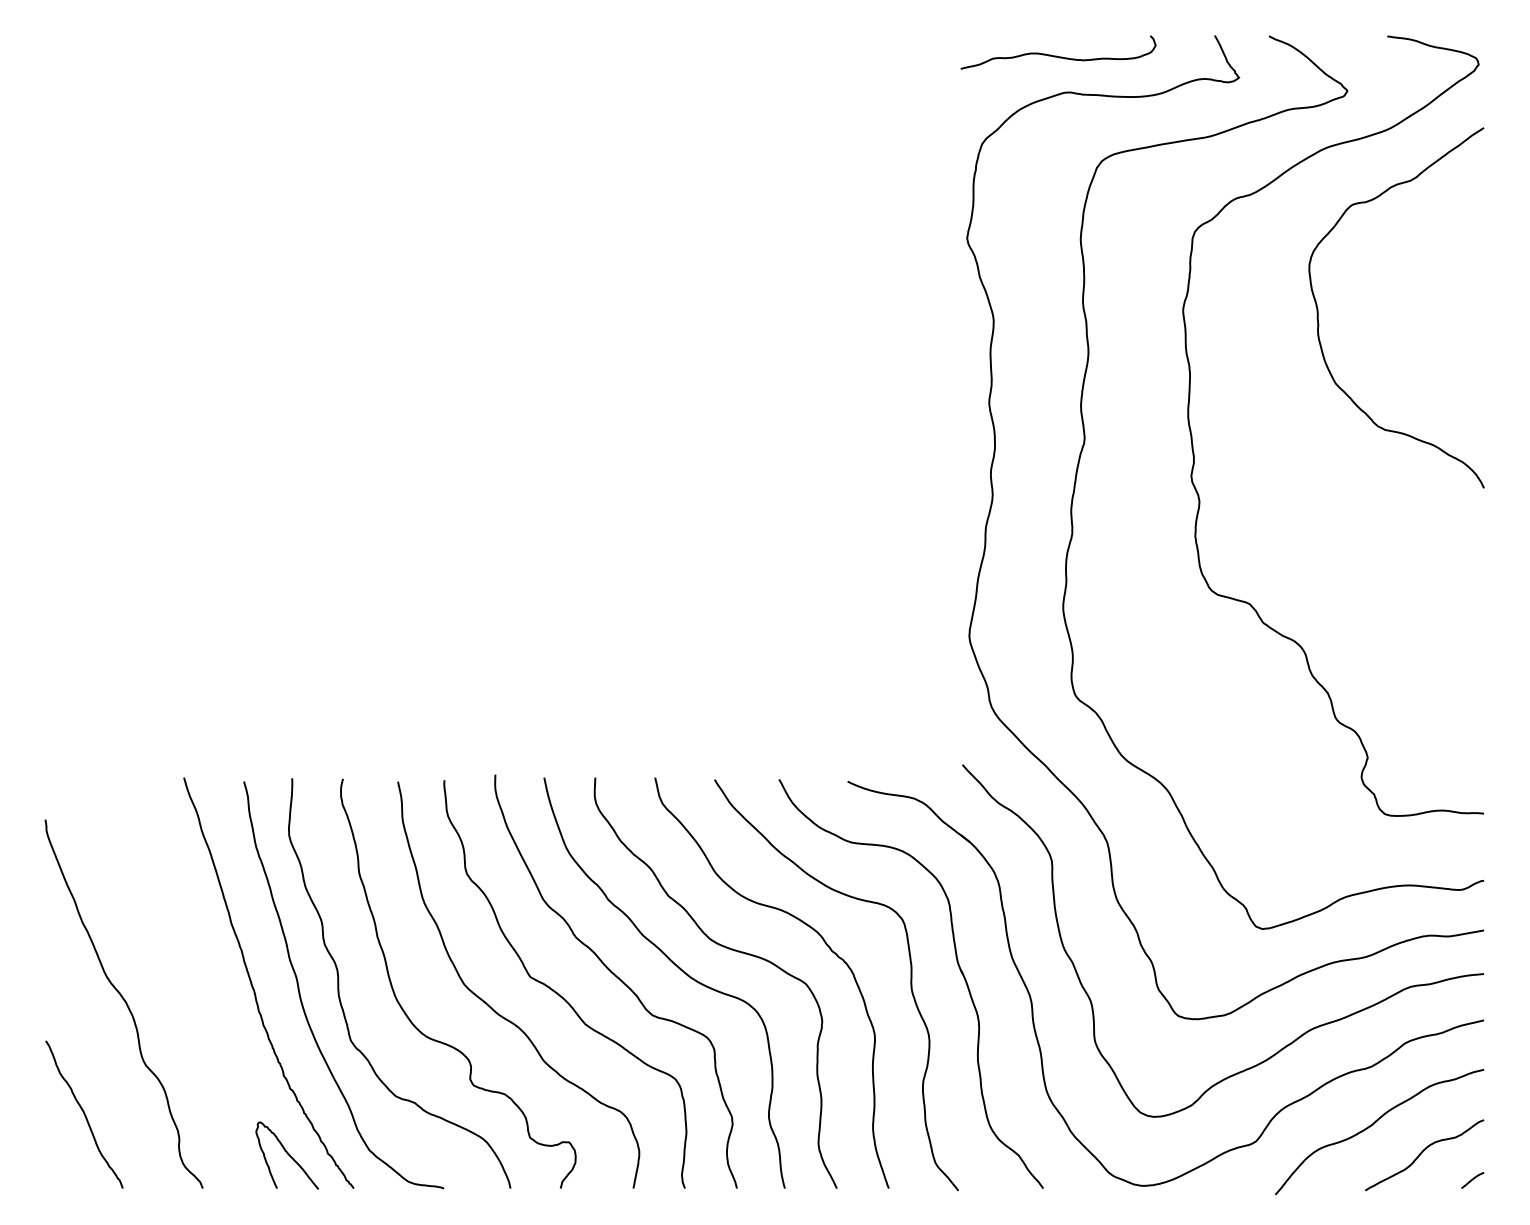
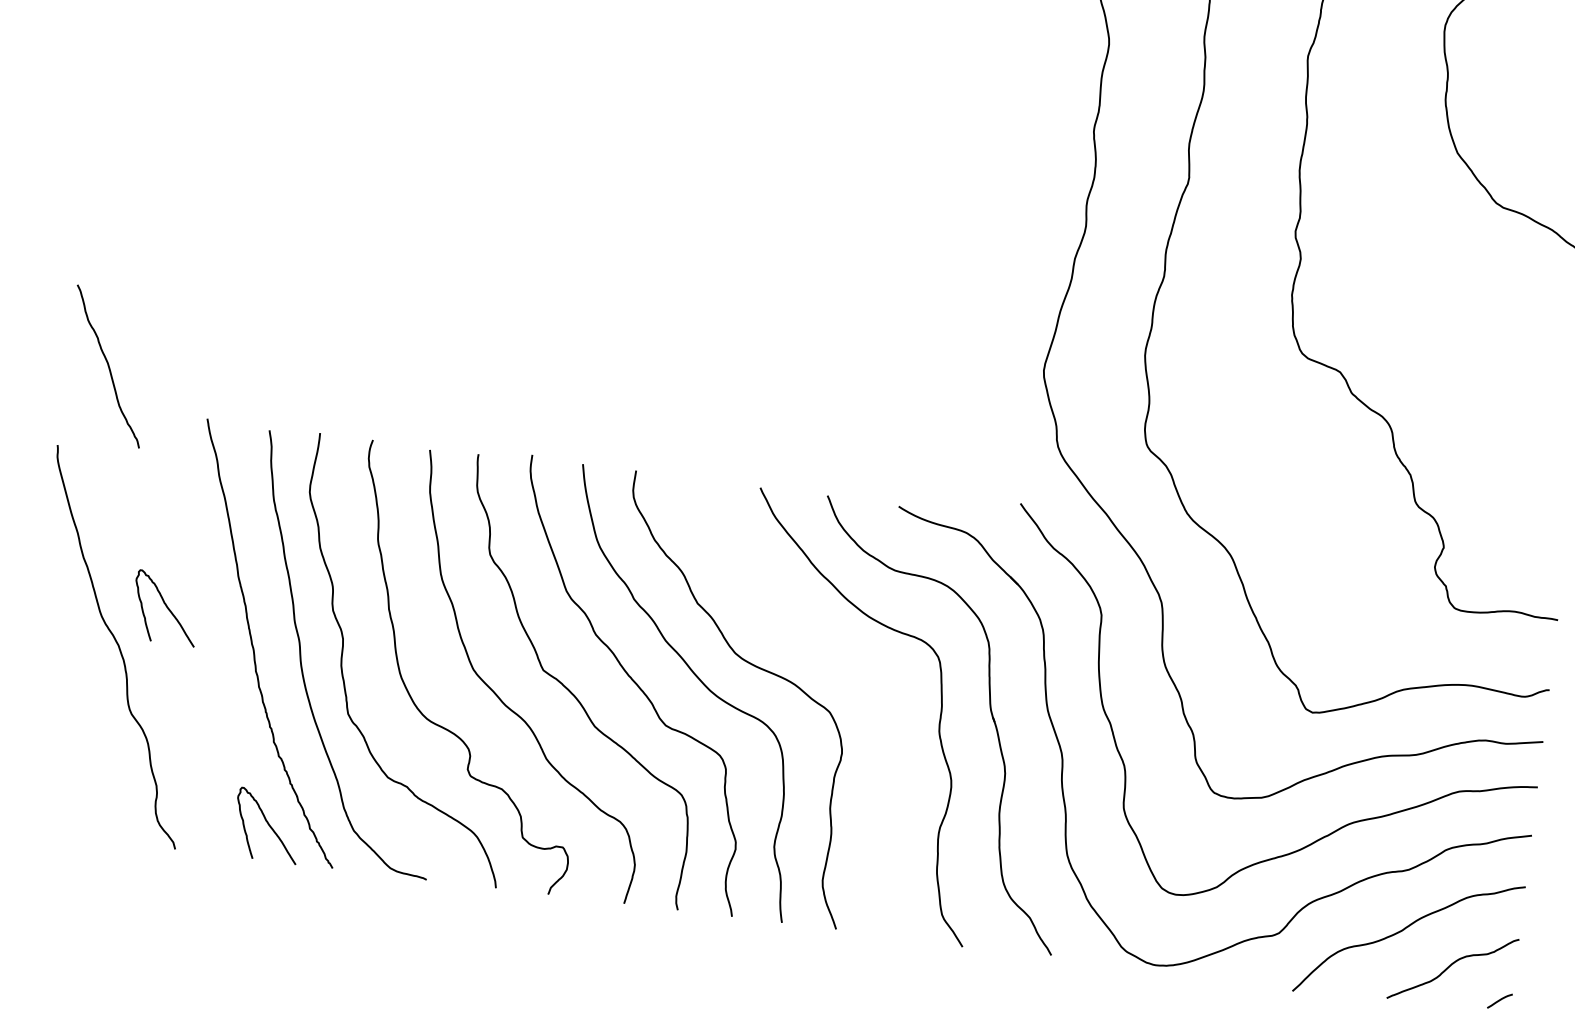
curve: (825, 944) -> (855, 673), removed
curve: (166, 960) -> (166, 607), added
curve: (84, 1114) -> (108, 366), moved

